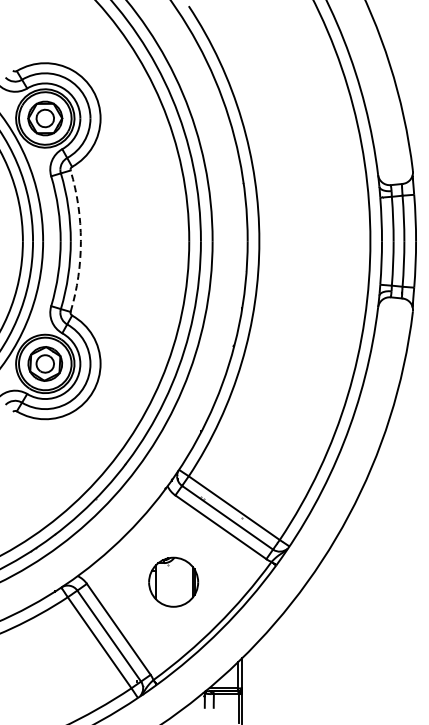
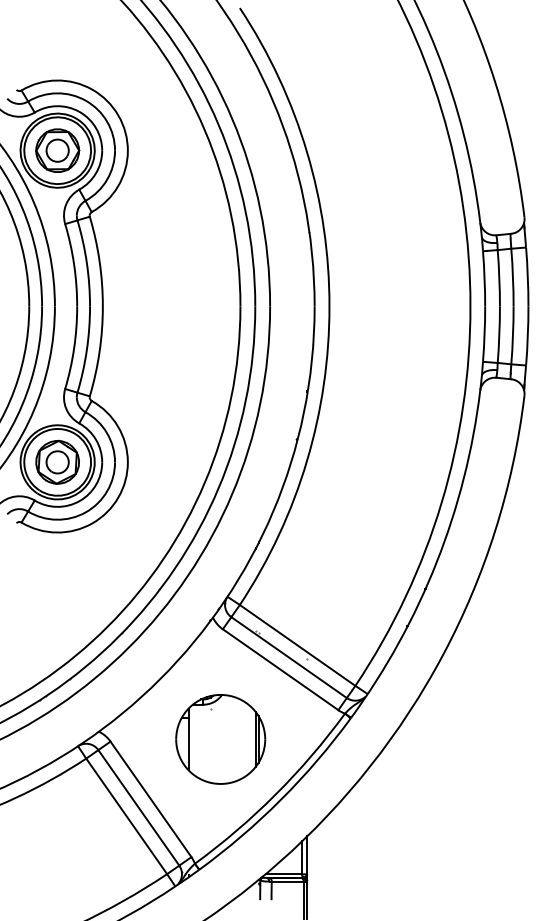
arc: (80, 241) -> (102, 306), dashed -> solid
part: (173, 582) -> (220, 739), size x1.43

